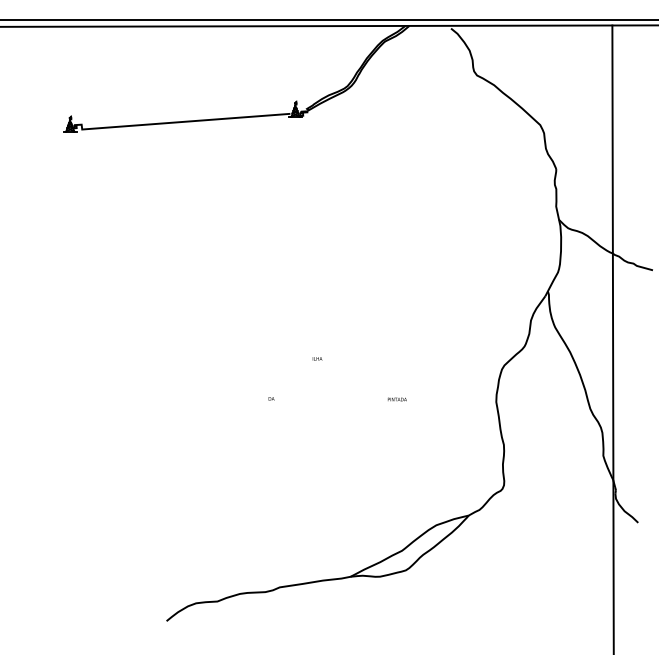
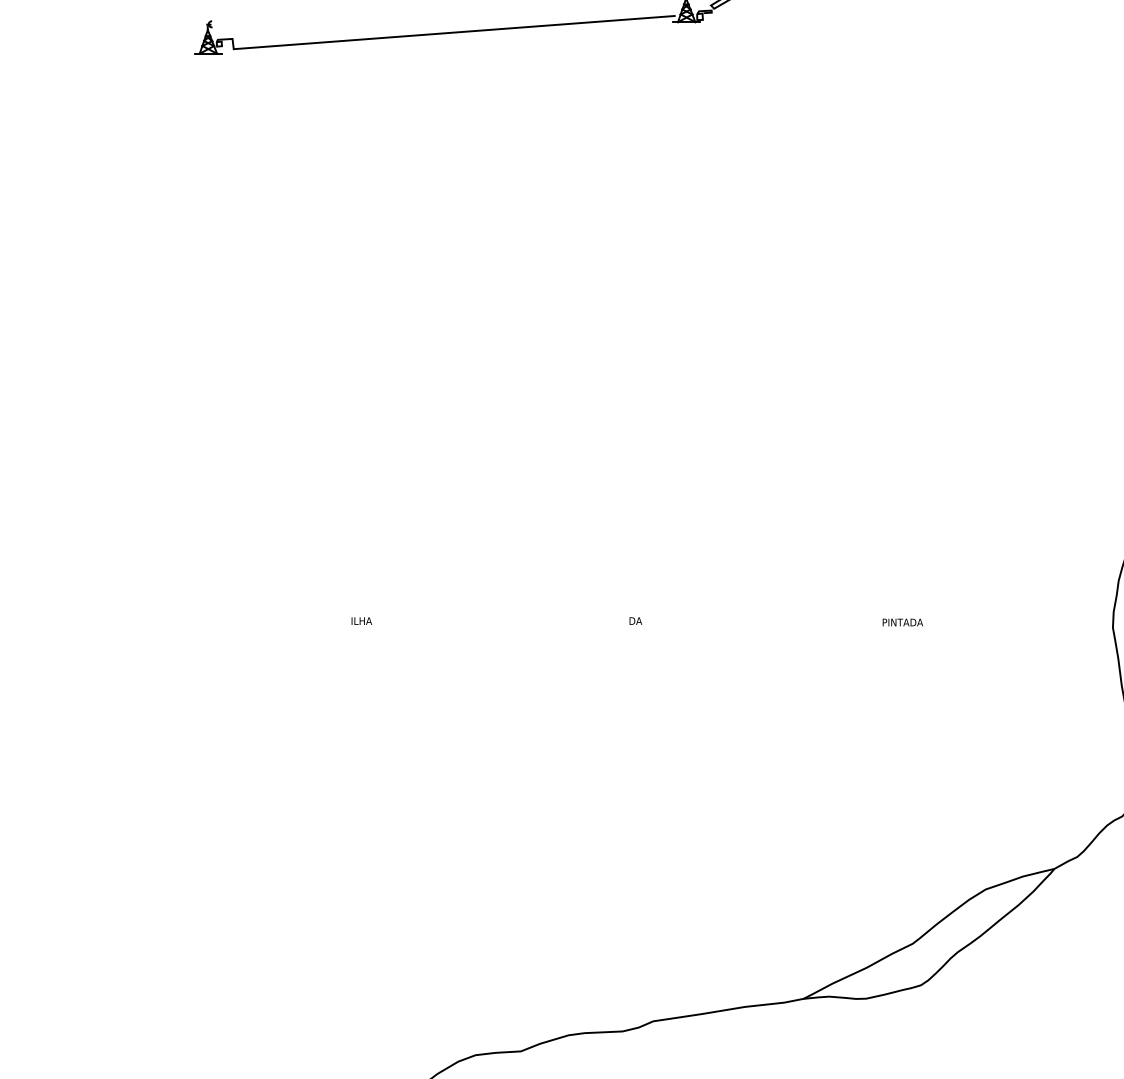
text: (317, 358) -> (361, 620), moved

